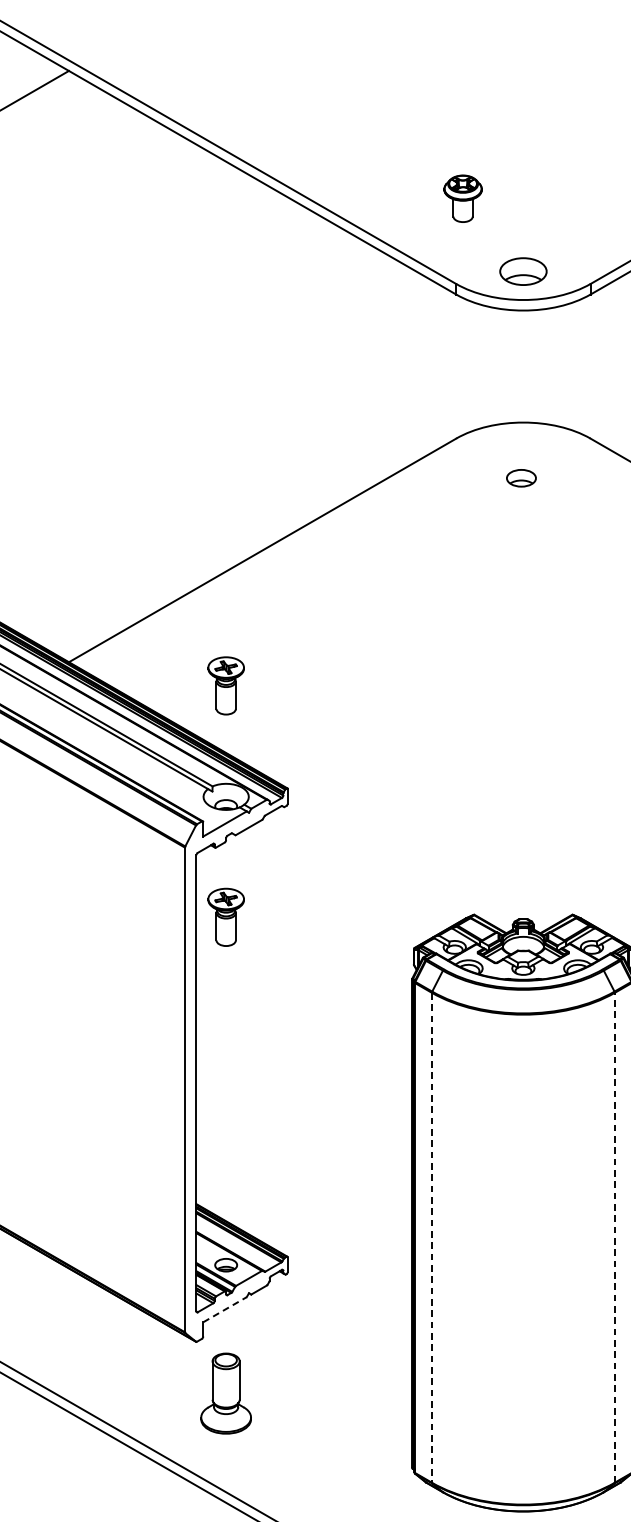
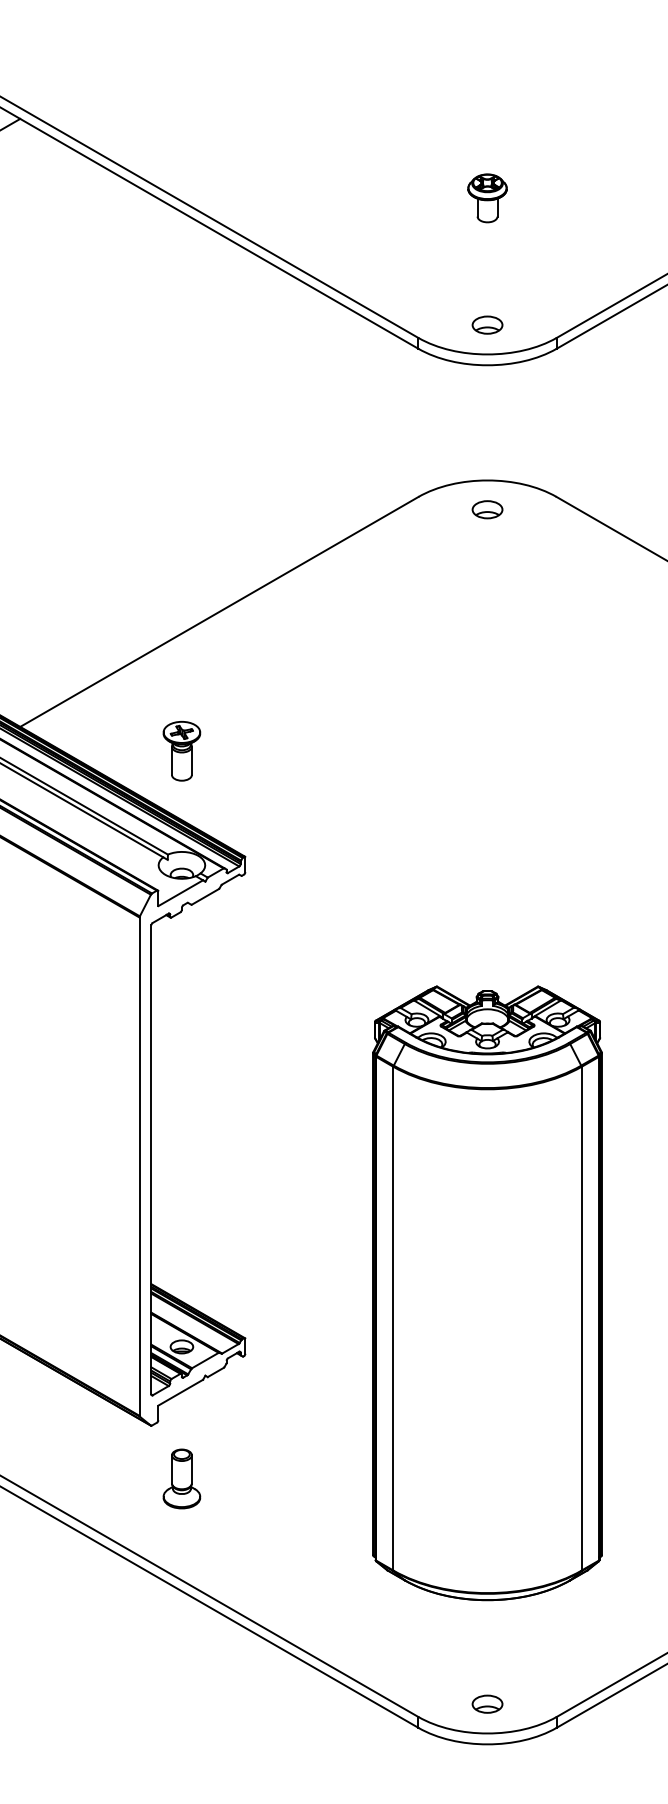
part: (463, 198) -> (487, 198), moved
part: (523, 270) -> (487, 324), size x0.62
part: (521, 478) -> (487, 509), moved
part: (225, 916) -> (181, 988), removed
line: (431, 1237) -> (393, 1318), dashed -> solid
line: (614, 1237) -> (581, 1318), dashed -> solid
line: (224, 1309) -> (180, 1392), dashed -> solid
part: (225, 1393) -> (181, 1478), size x0.71

